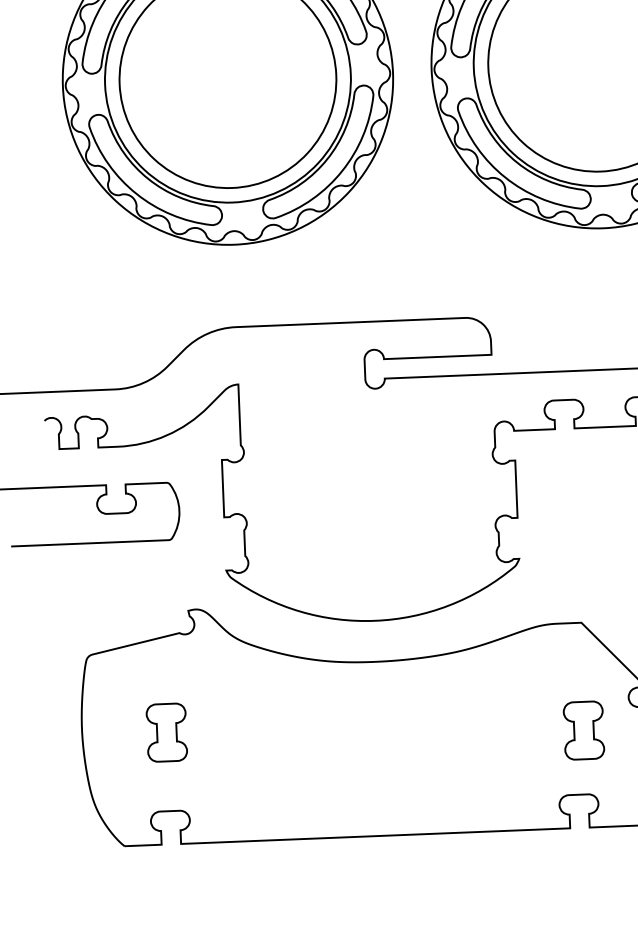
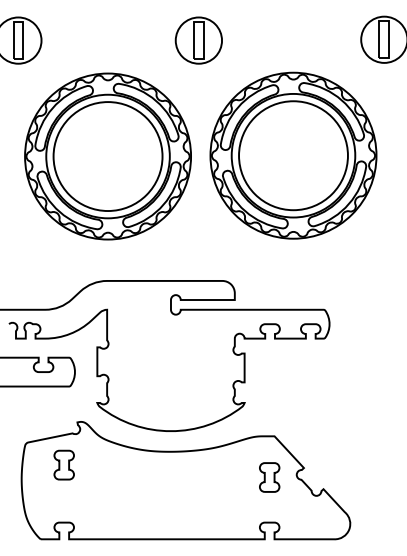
part: (583, 730) -> (269, 477), moved
part: (165, 731) -> (63, 464), moved

